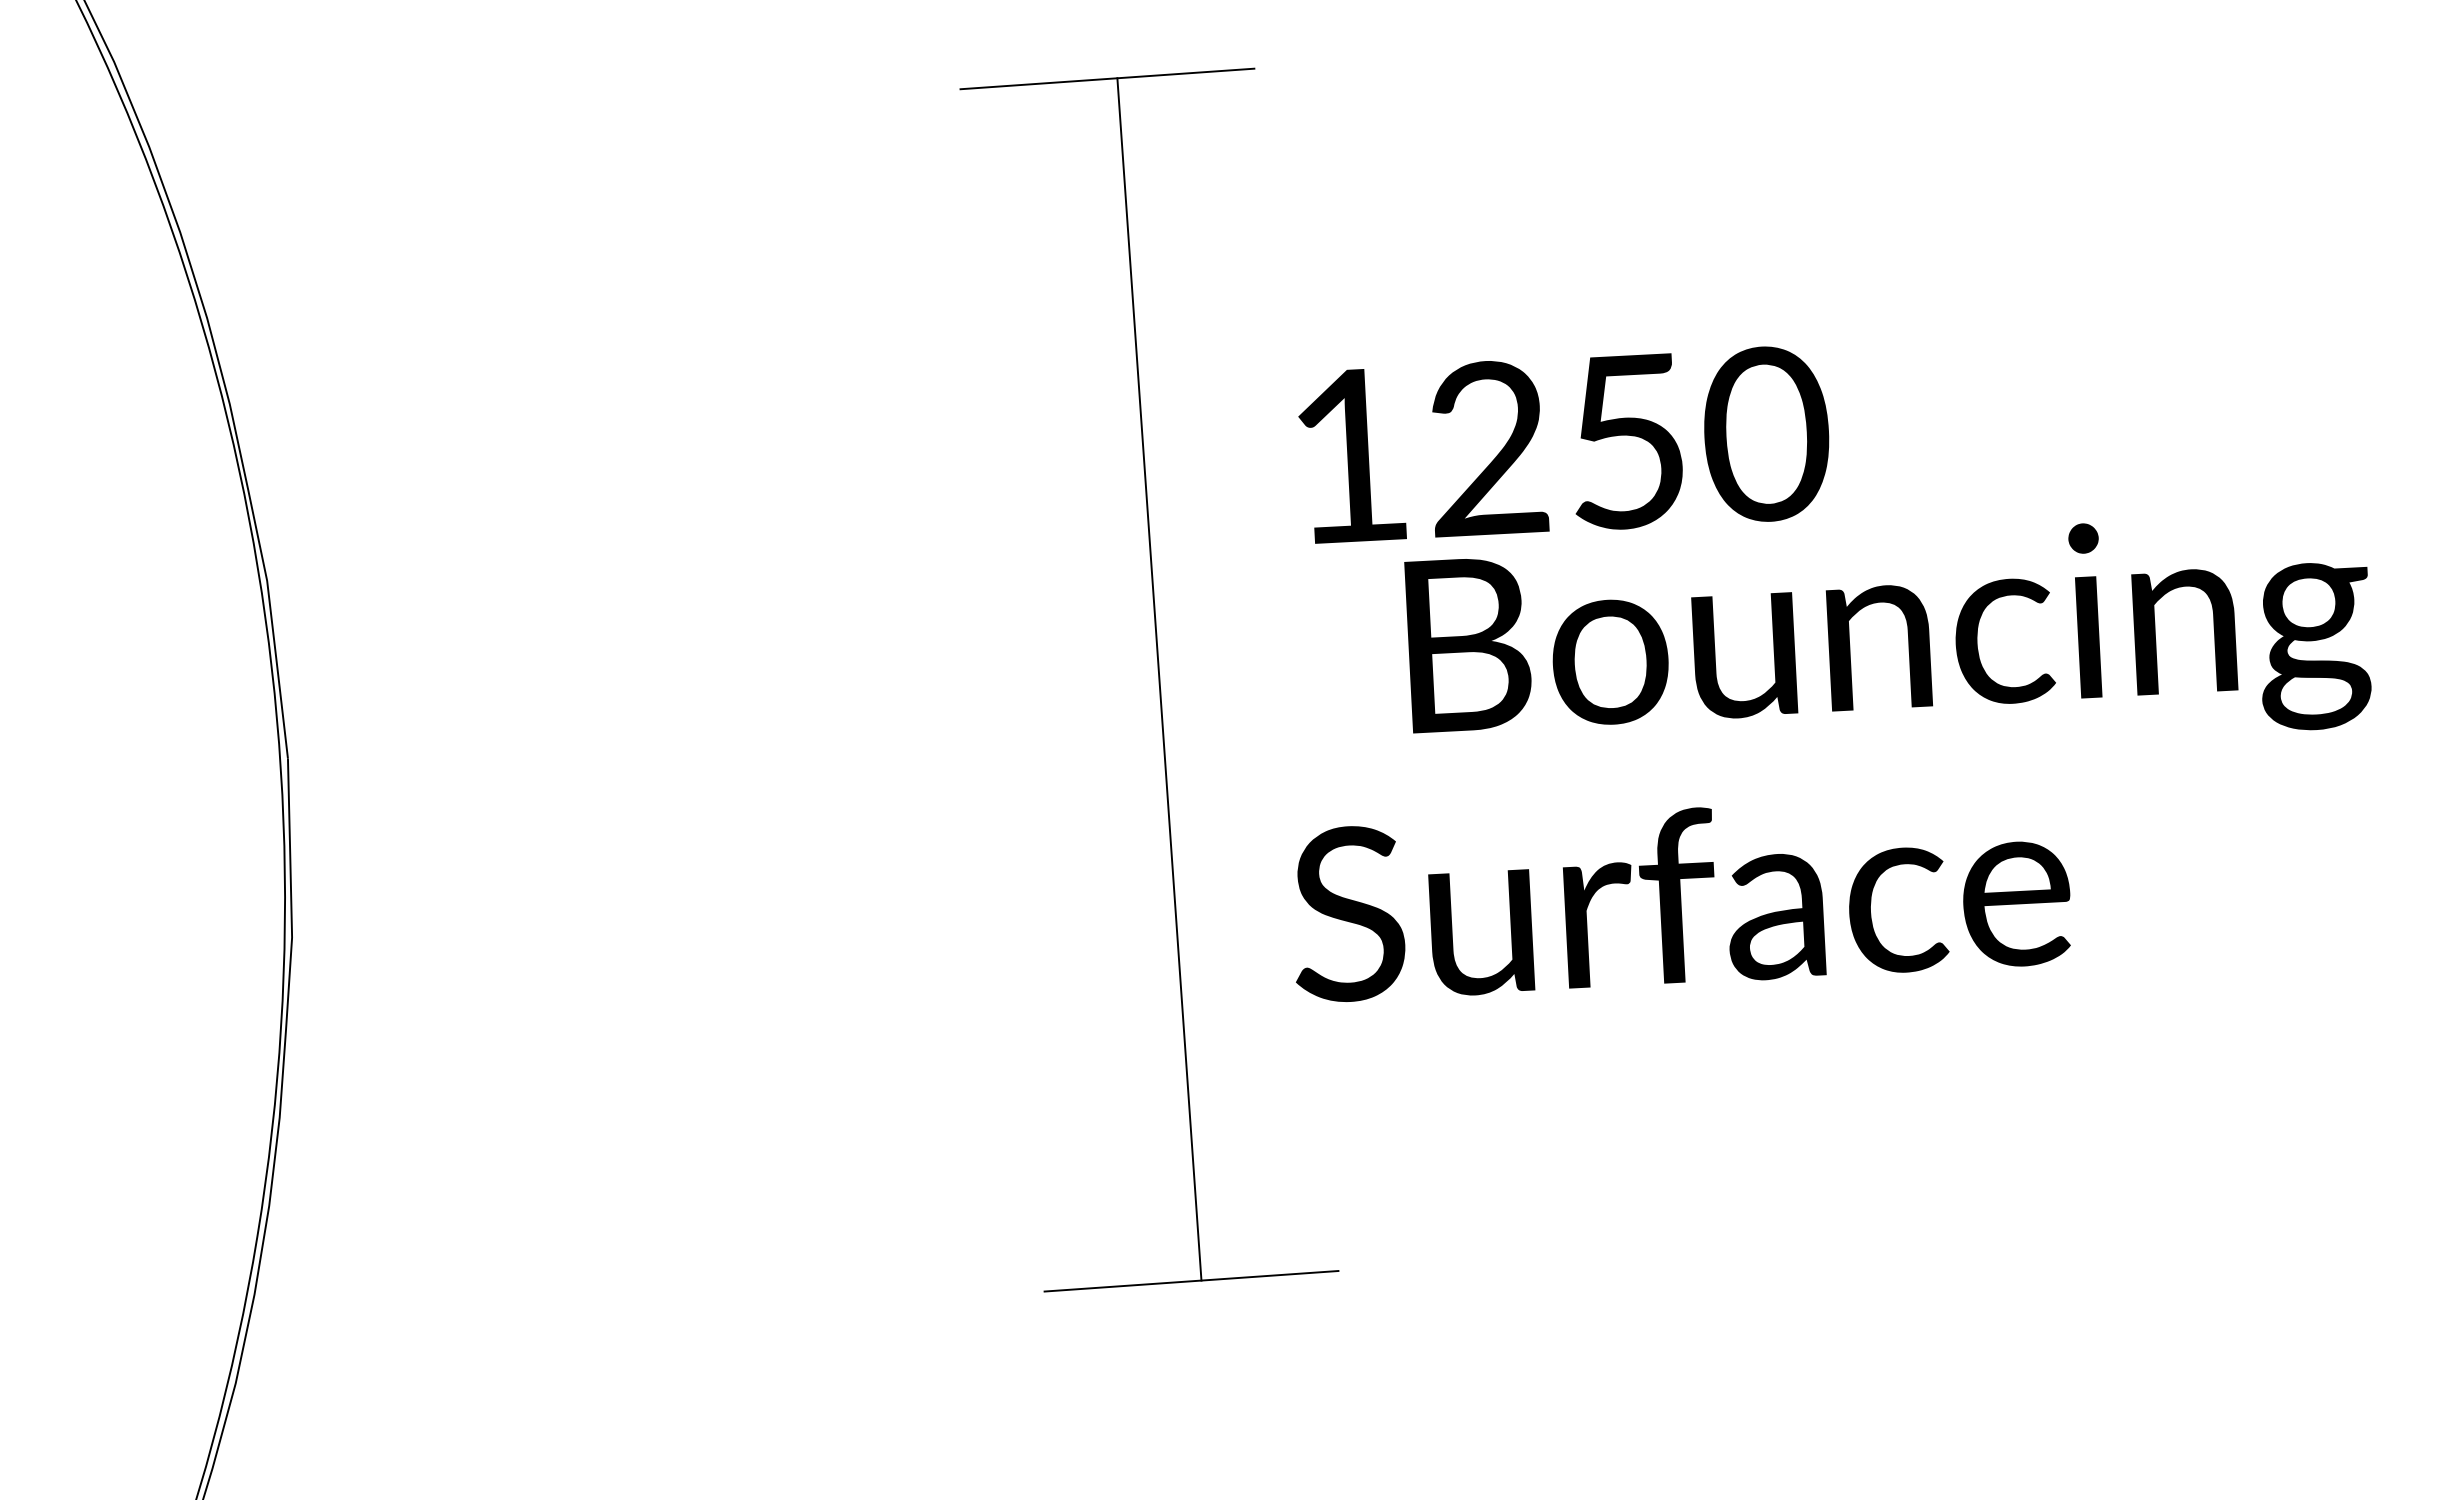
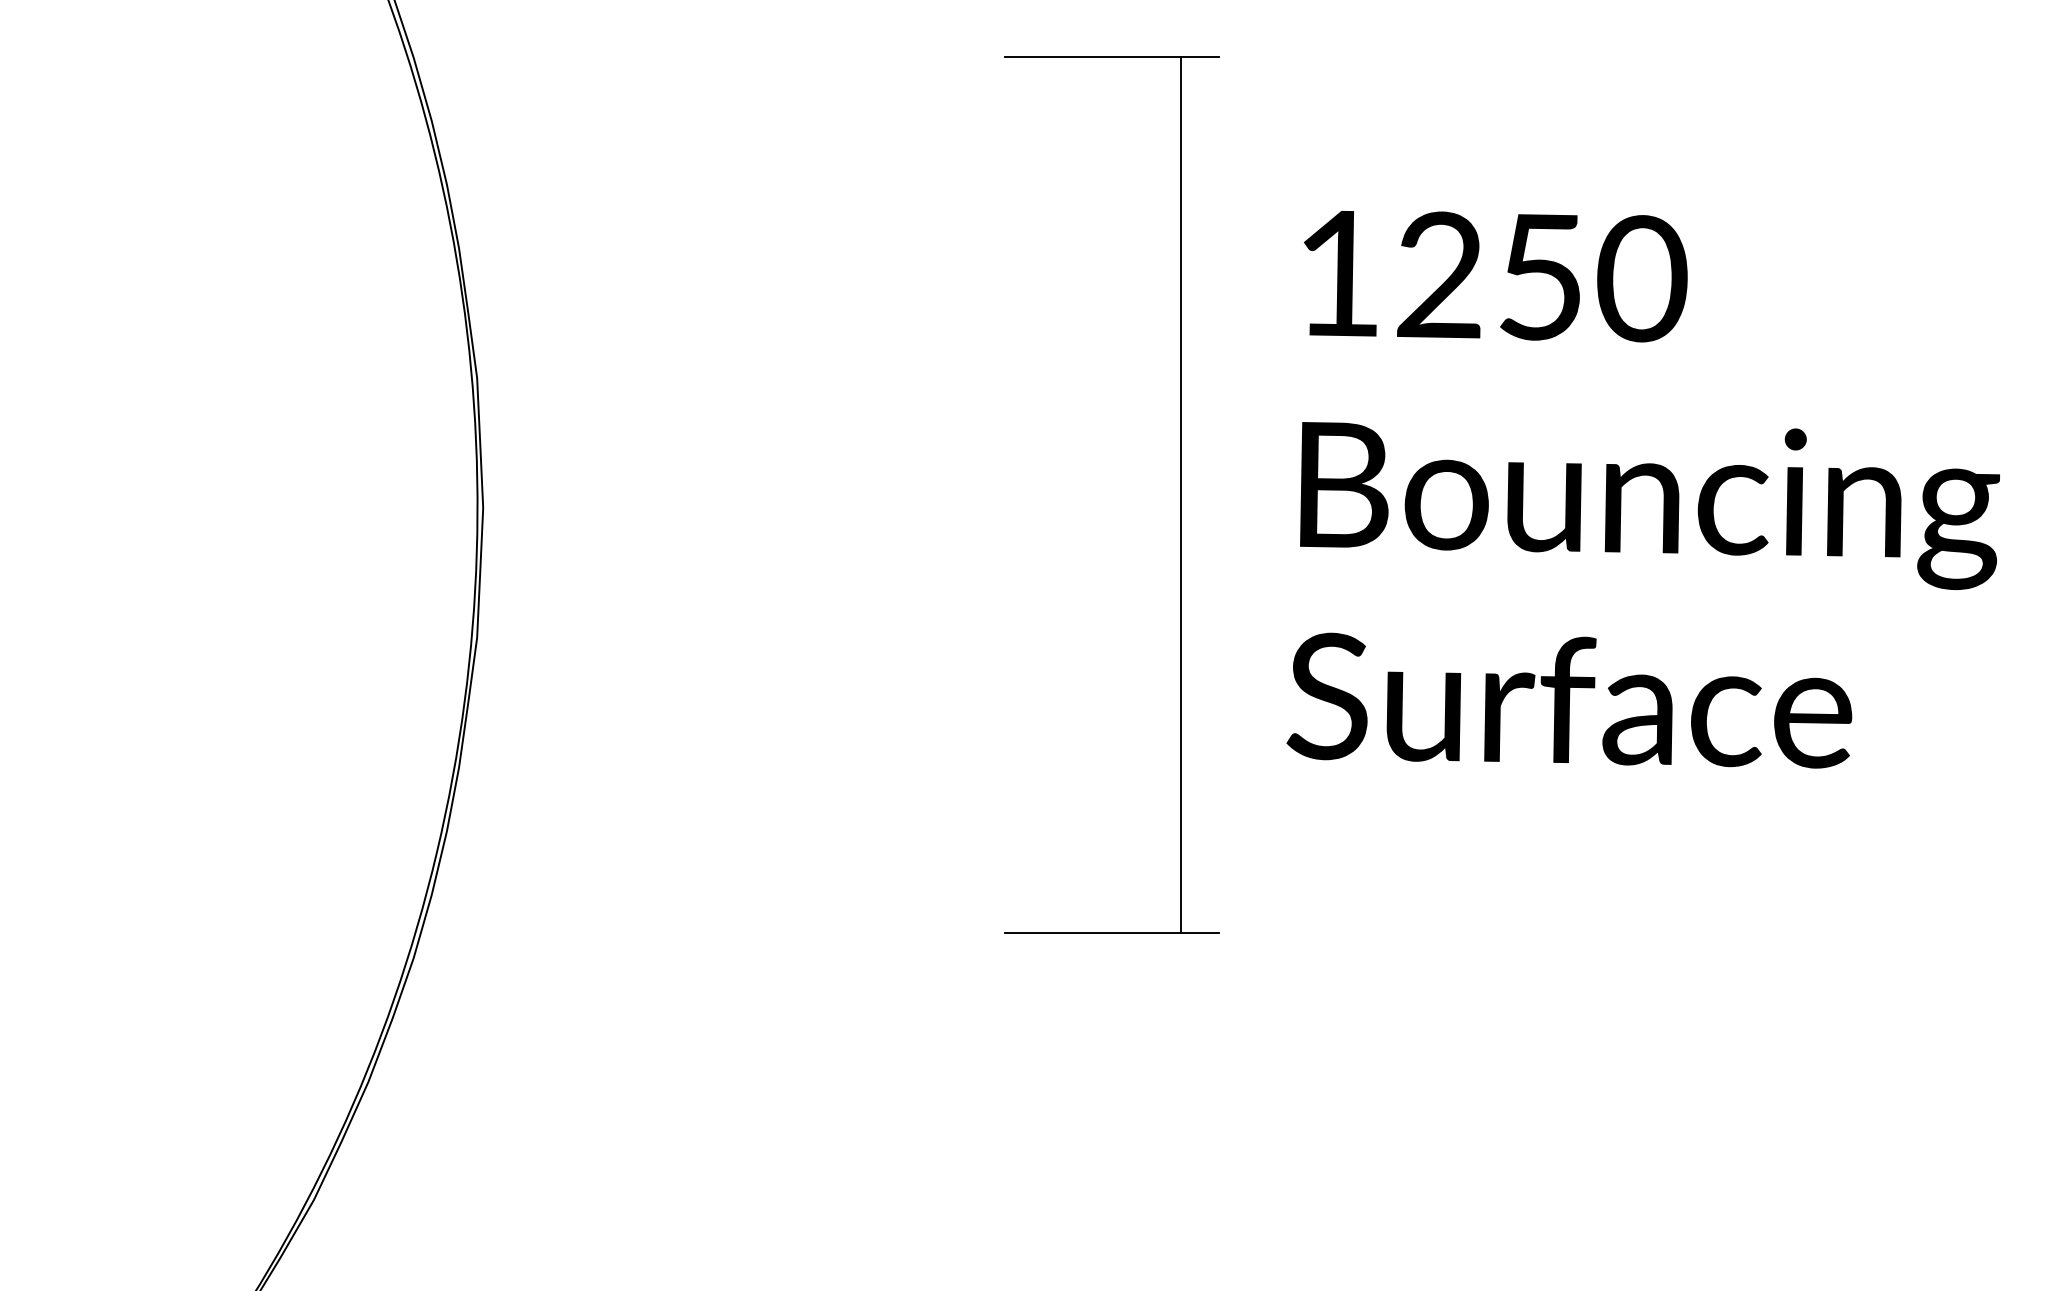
text: (1564, 445) -> (1495, 276), moved
line: (1158, 679) -> (1180, 494), moved
text: (1680, 896) -> (1569, 700), moved

